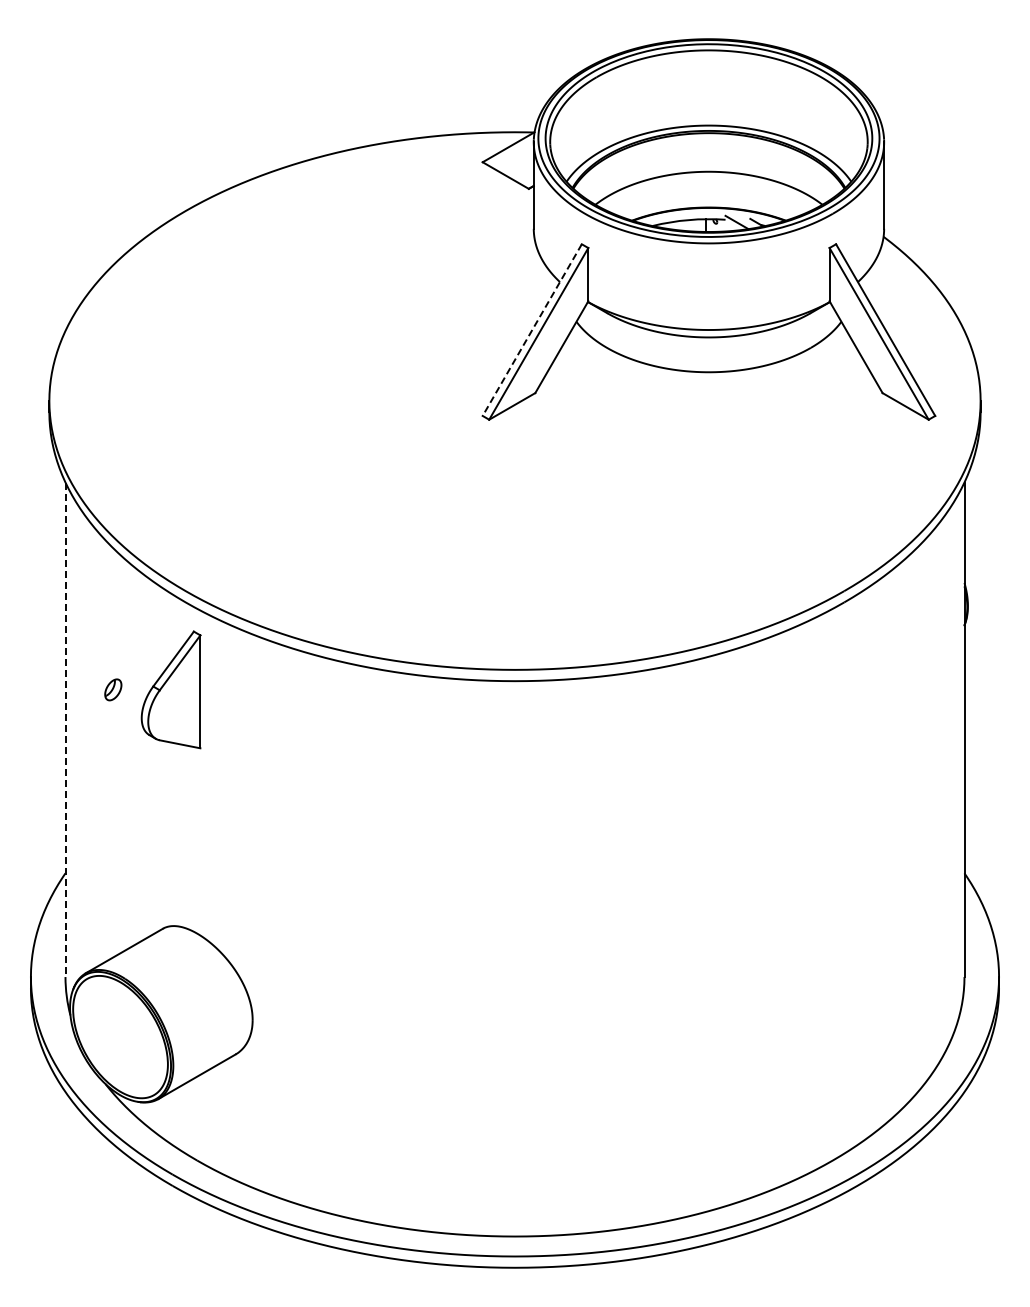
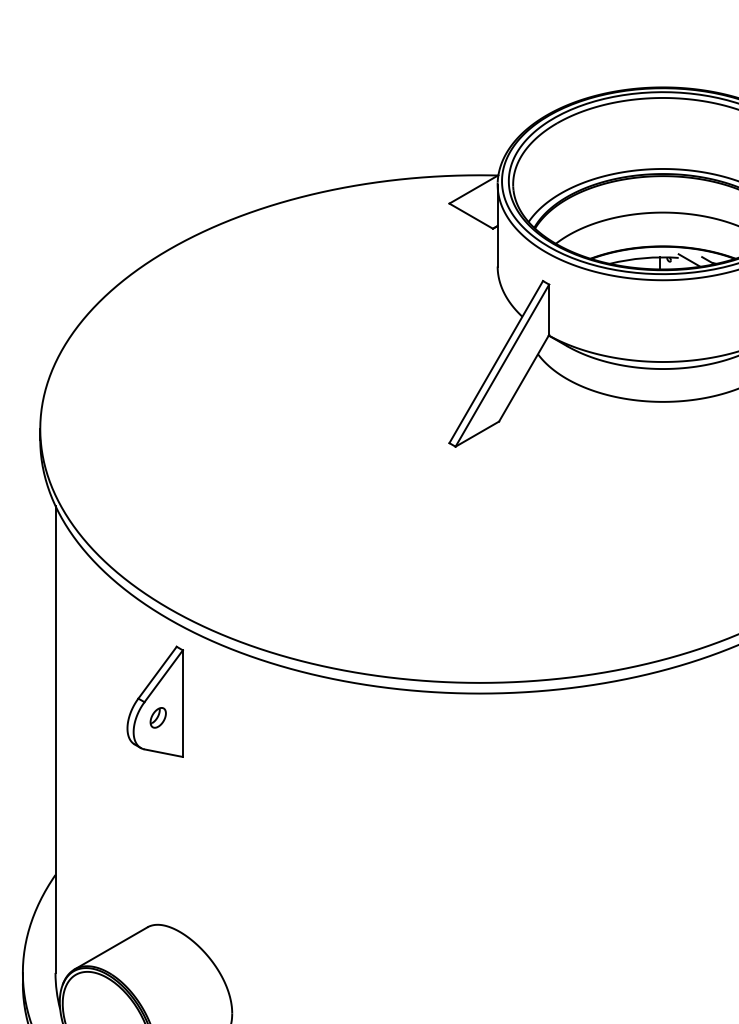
line: (532, 330) -> (496, 362), dashed -> solid
part: (113, 689) -> (158, 717), moved
line: (65, 730) -> (55, 740), dashed -> solid

